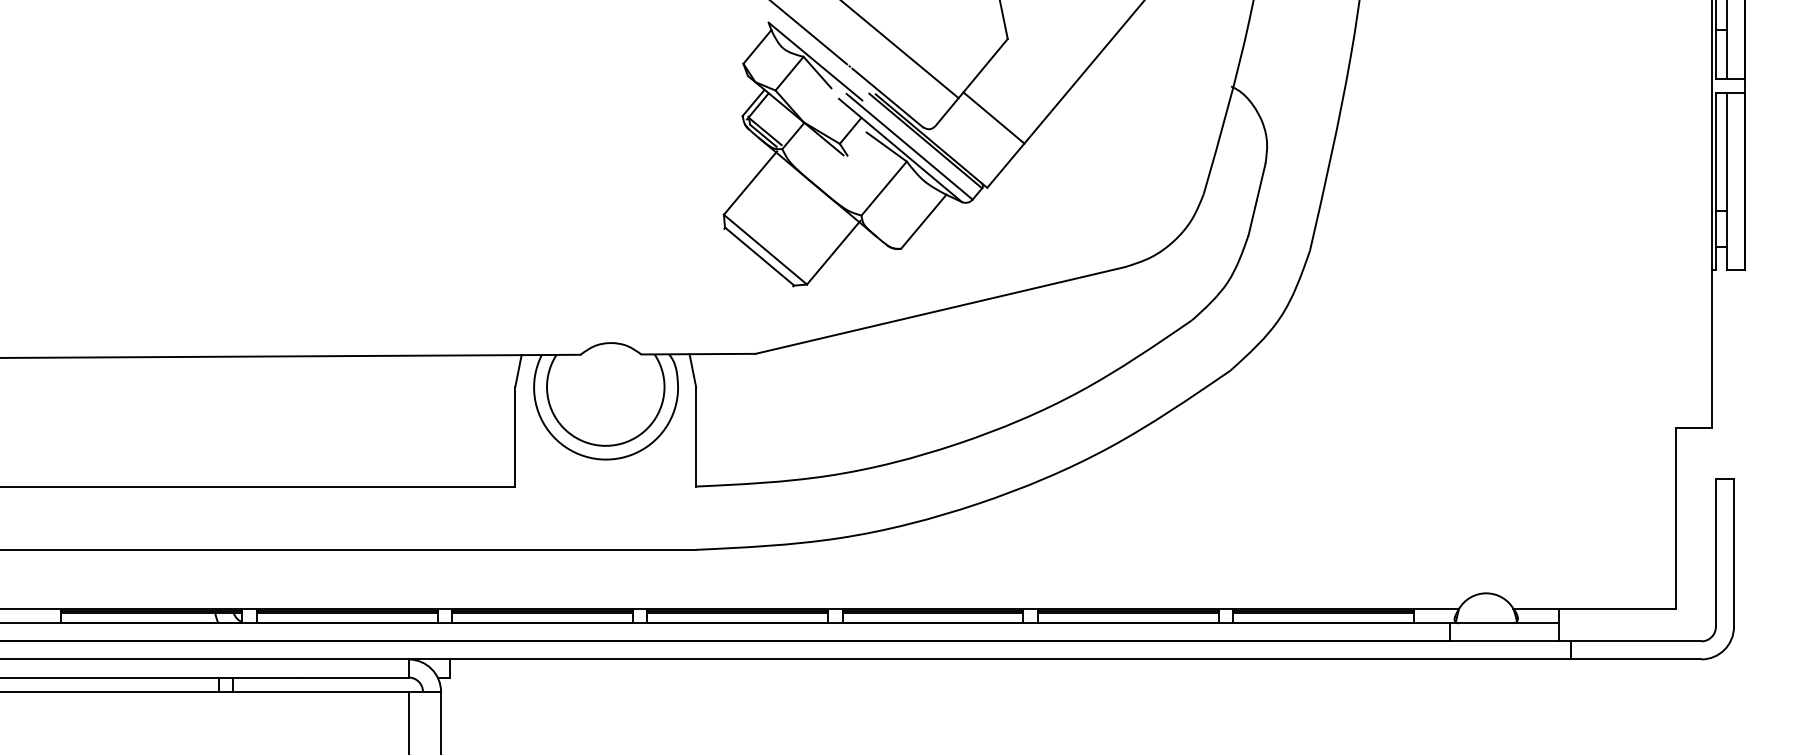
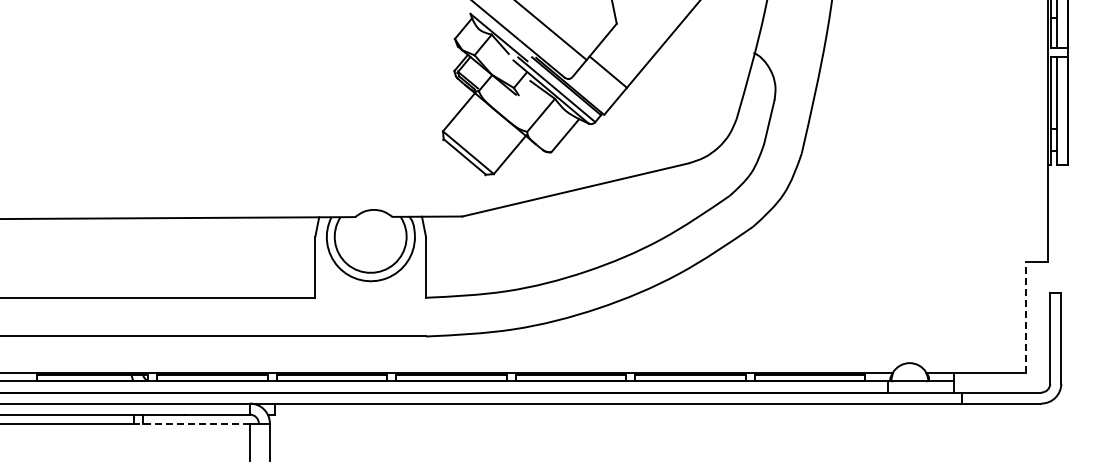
line: (1675, 517) -> (1025, 316), solid -> dashed
line: (313, 691) -> (191, 423), solid -> dashed

